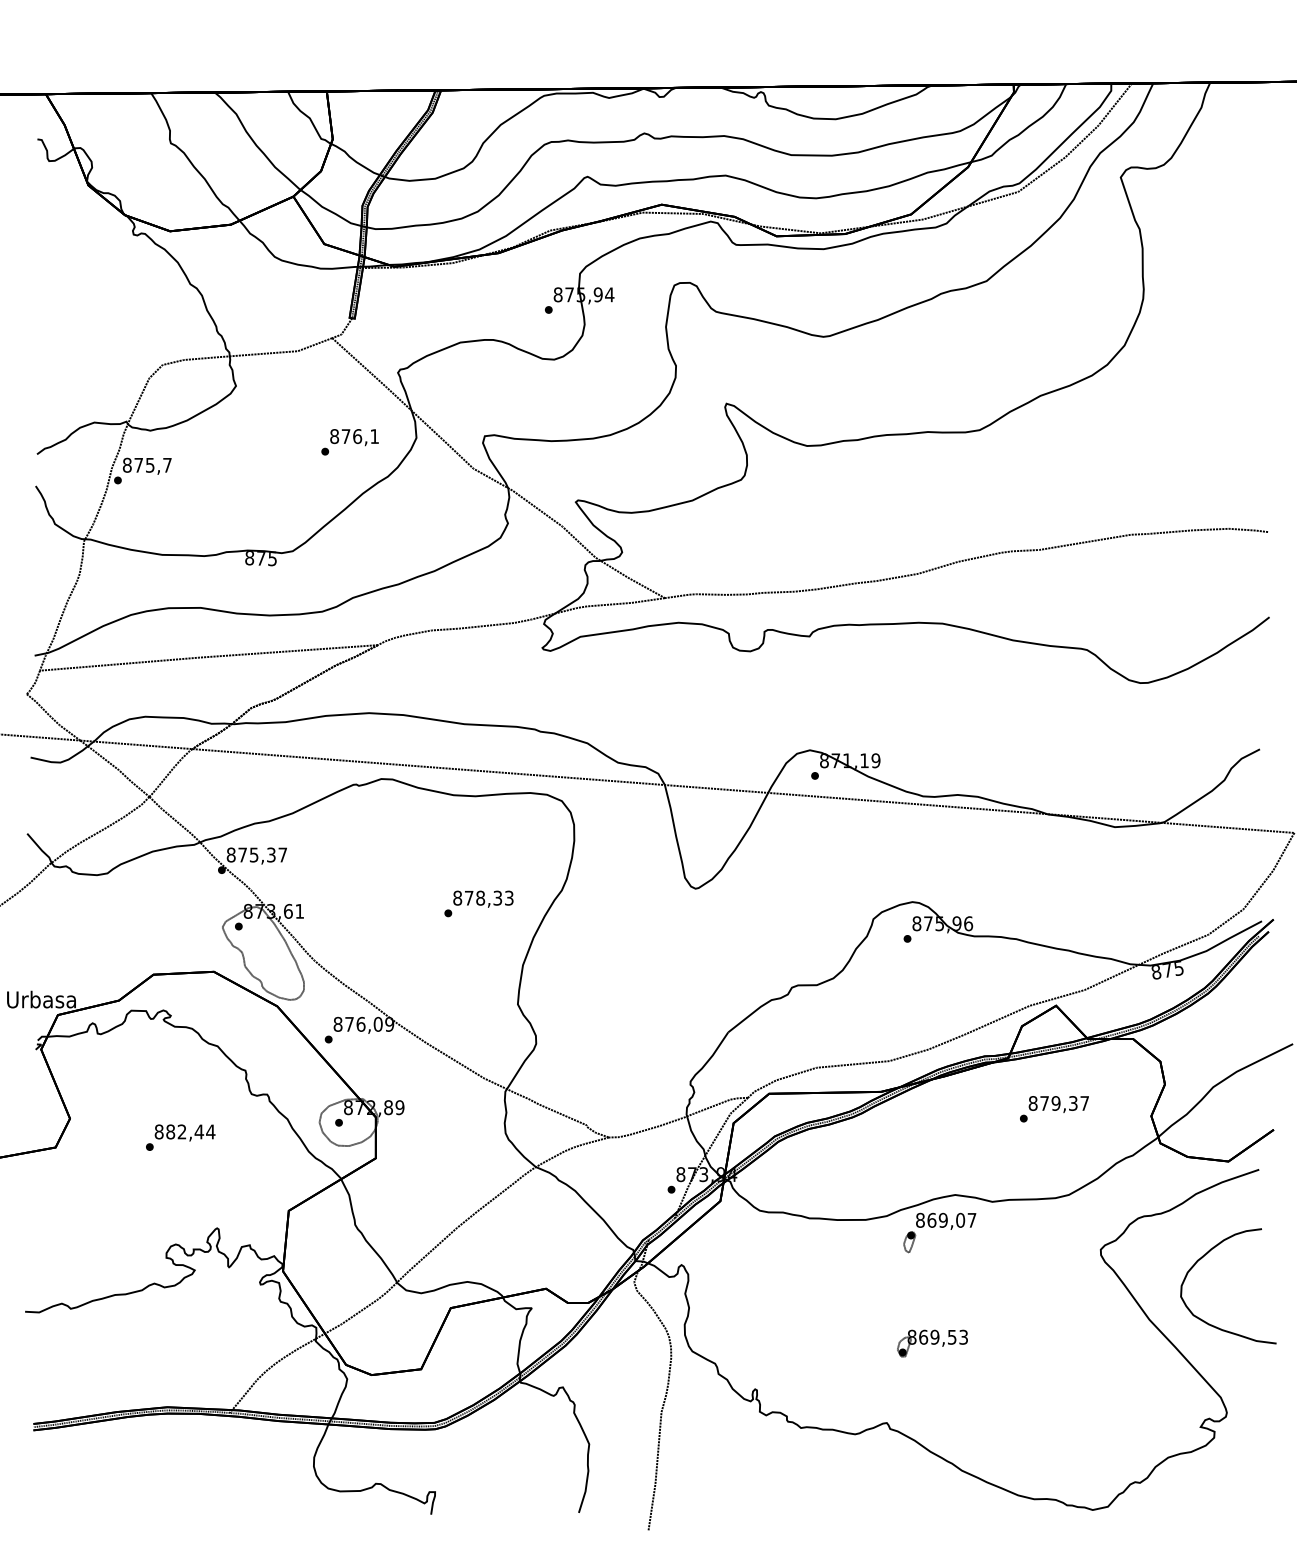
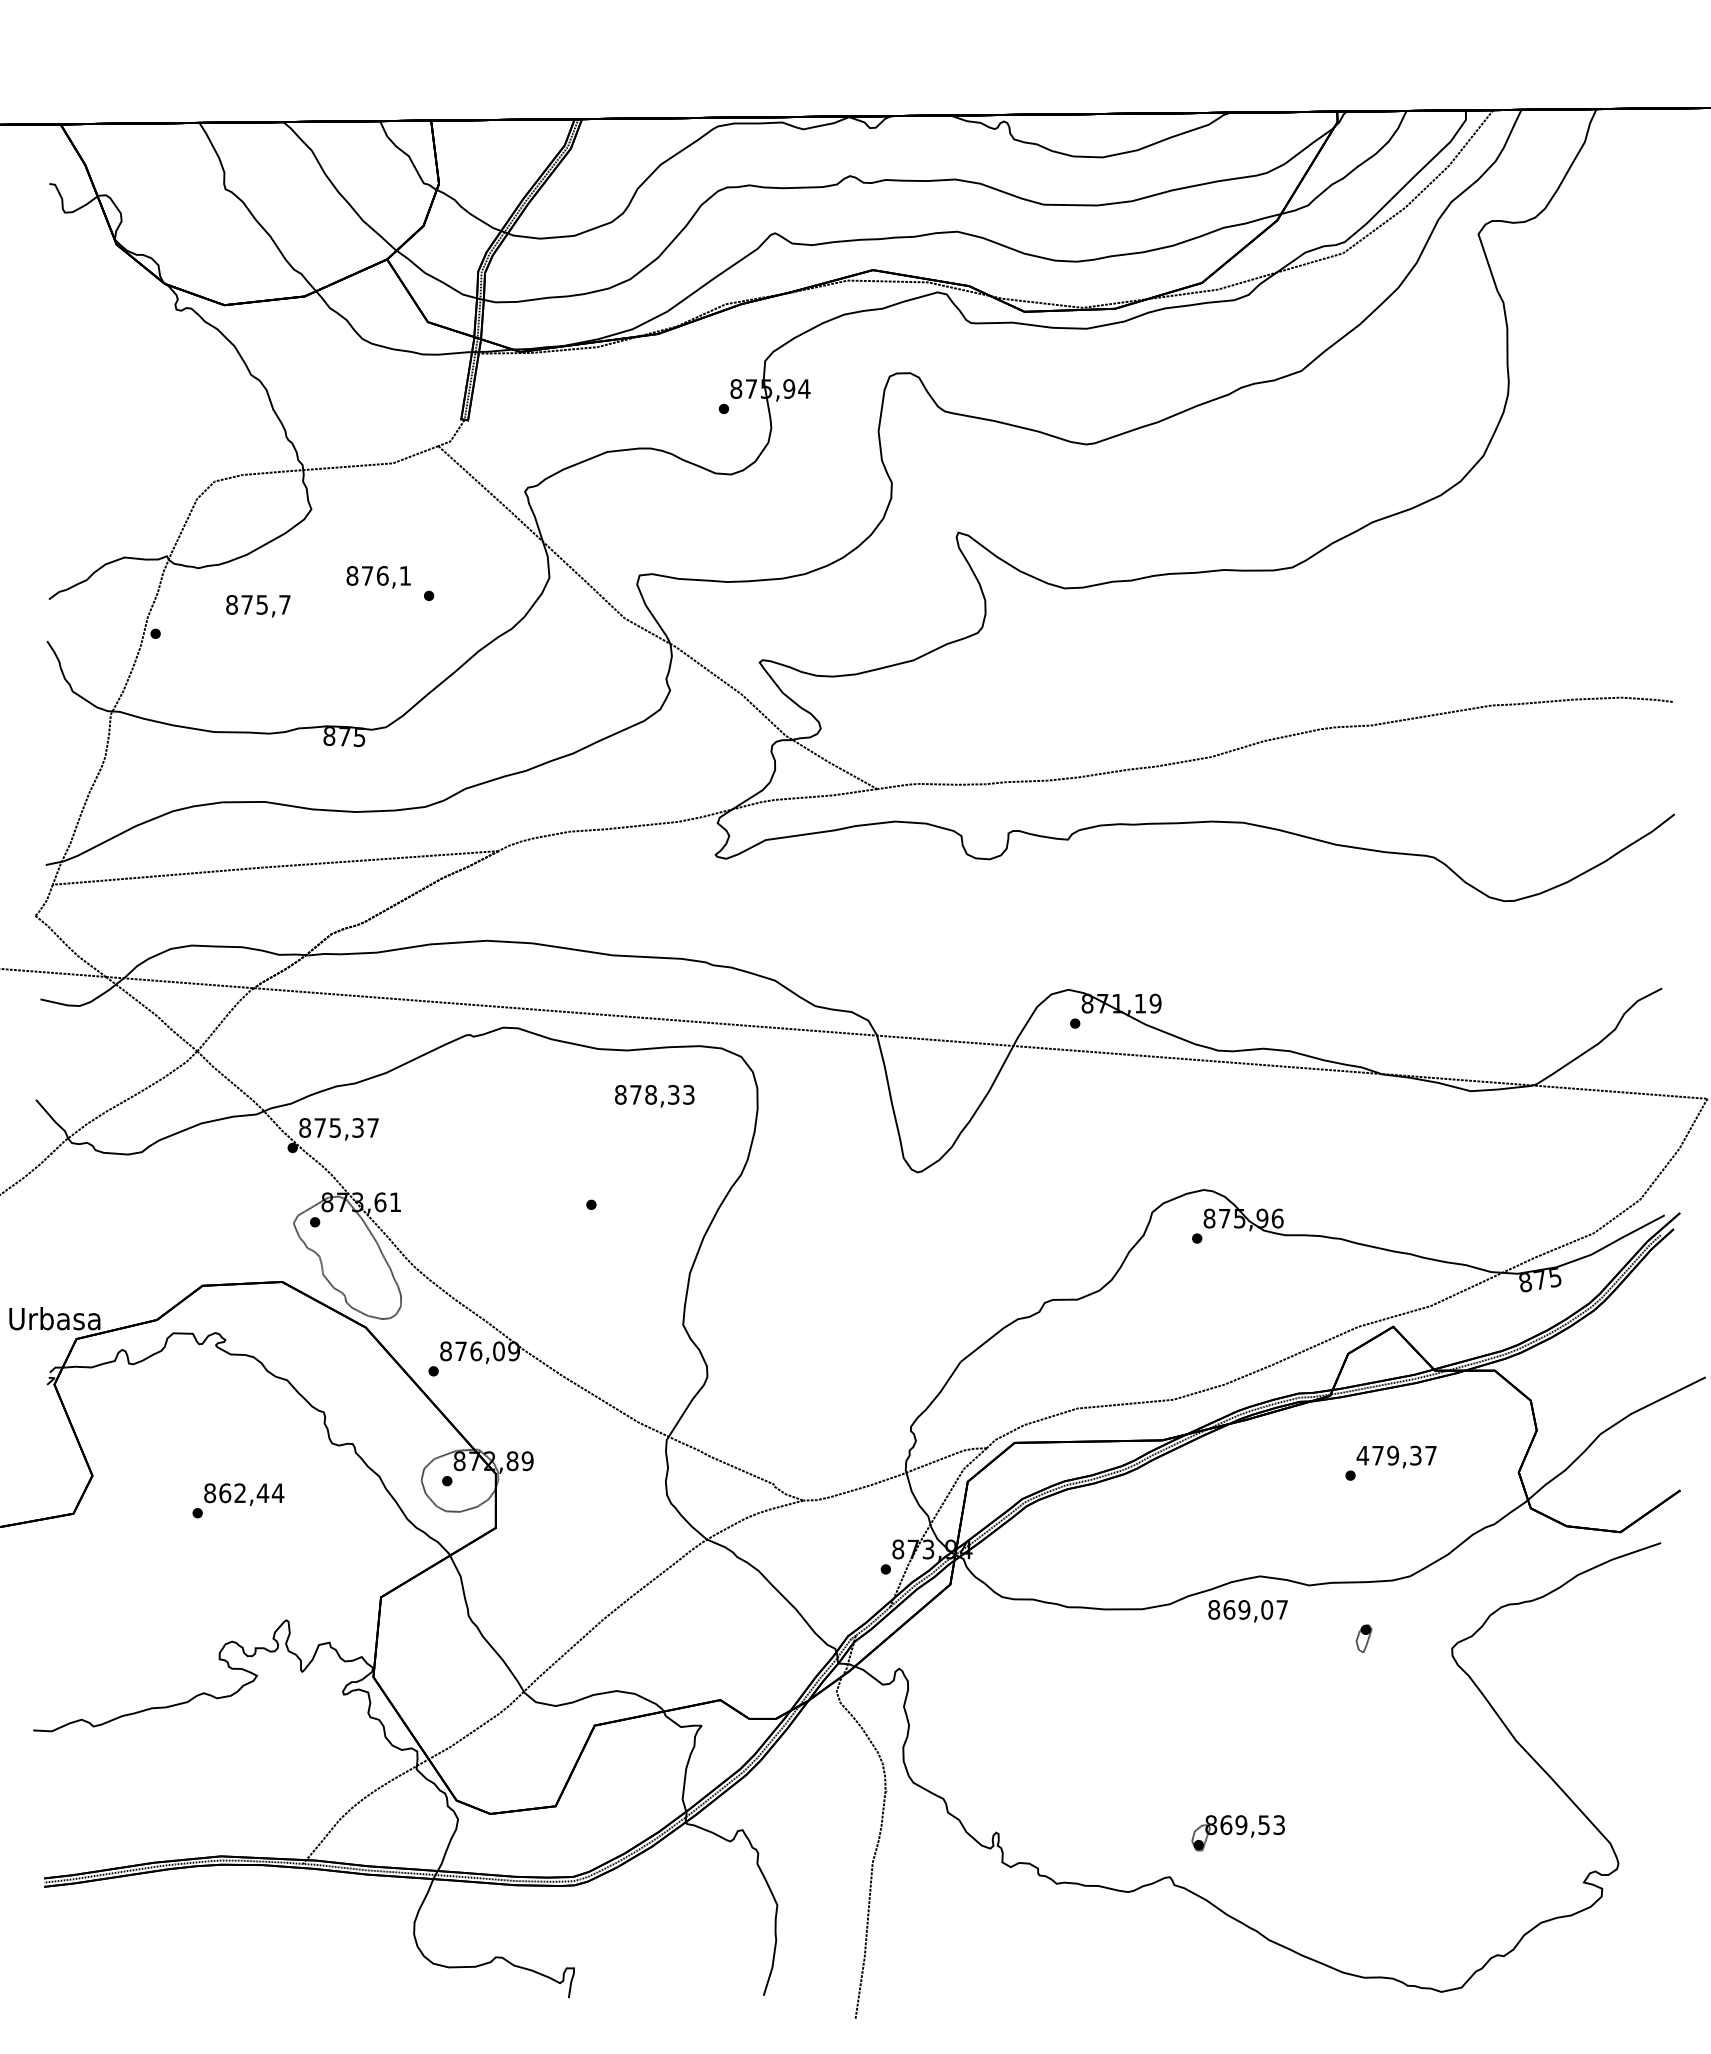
text: (354, 437) -> (378, 577), moved
text: (147, 466) -> (258, 606), moved
text: (483, 899) -> (654, 1096), moved
text: (1032, 1103) -> (1362, 1455), 879,37 -> 479,37
text: (170, 1131) -> (225, 1492), 882,44 -> 862,44
part: (909, 1242) -> (1363, 1638), moved
curve: (1201, 1258) -> (1585, 1660), removed
part: (932, 1343) -> (1237, 1833), moved

